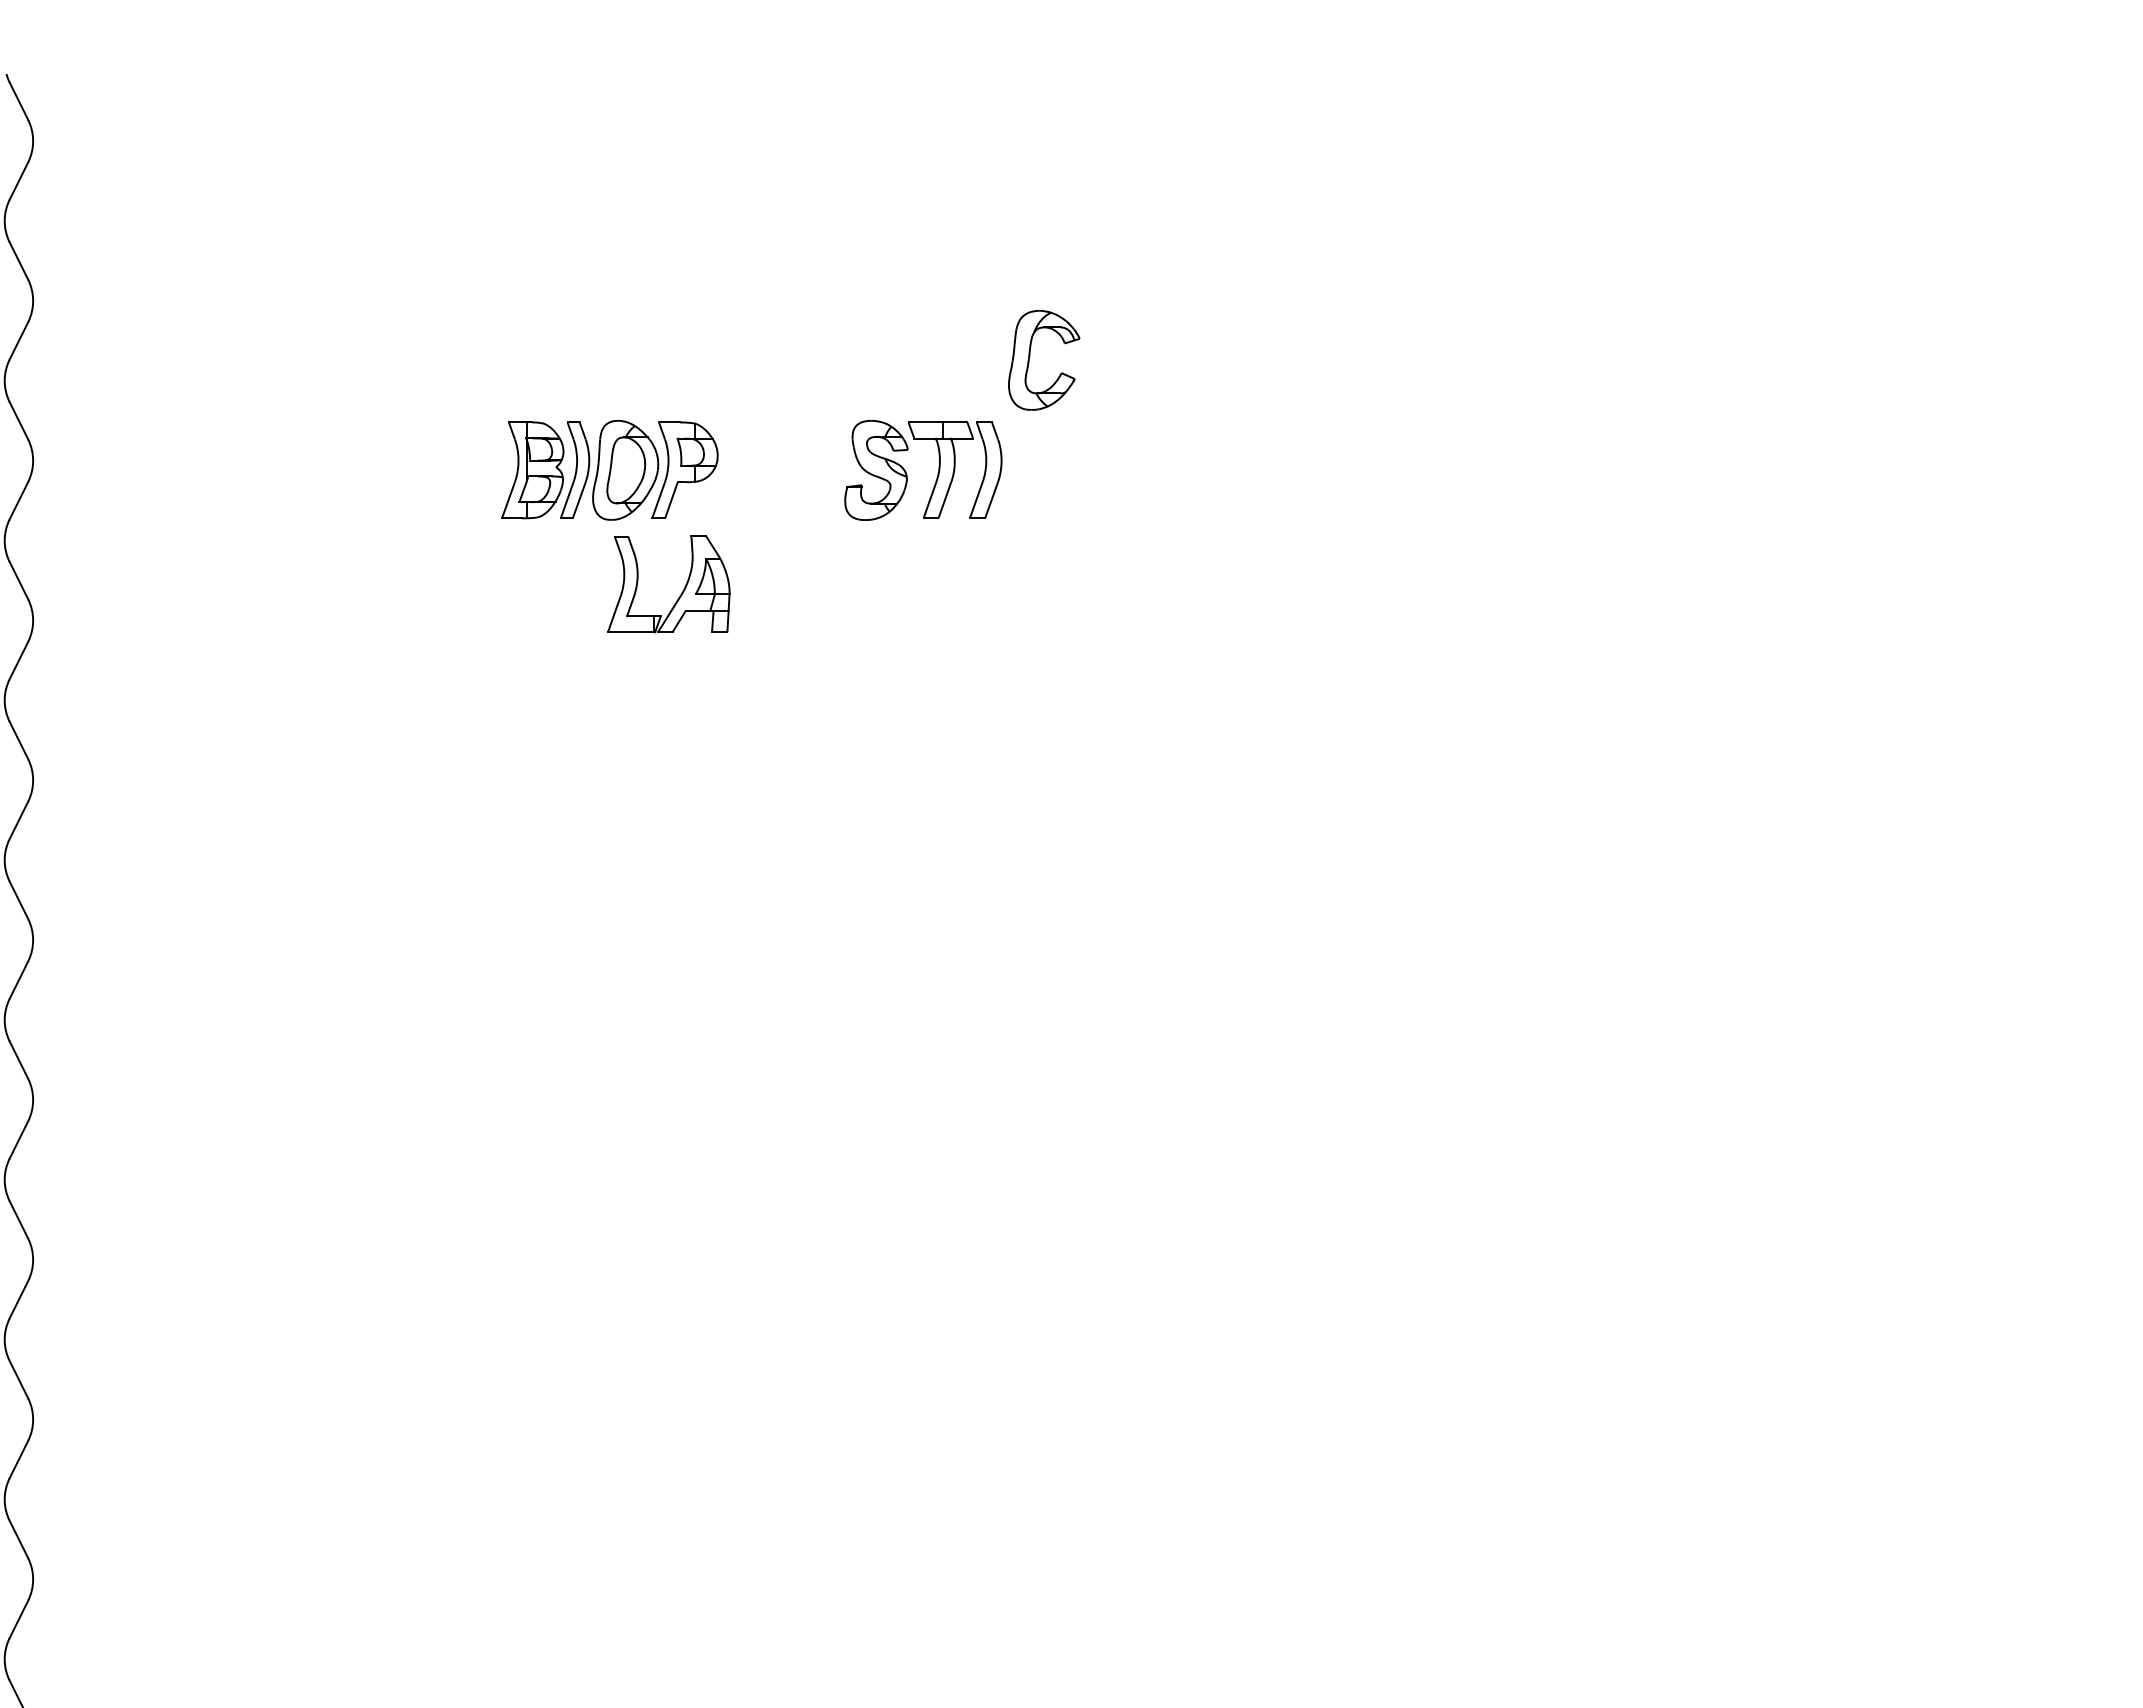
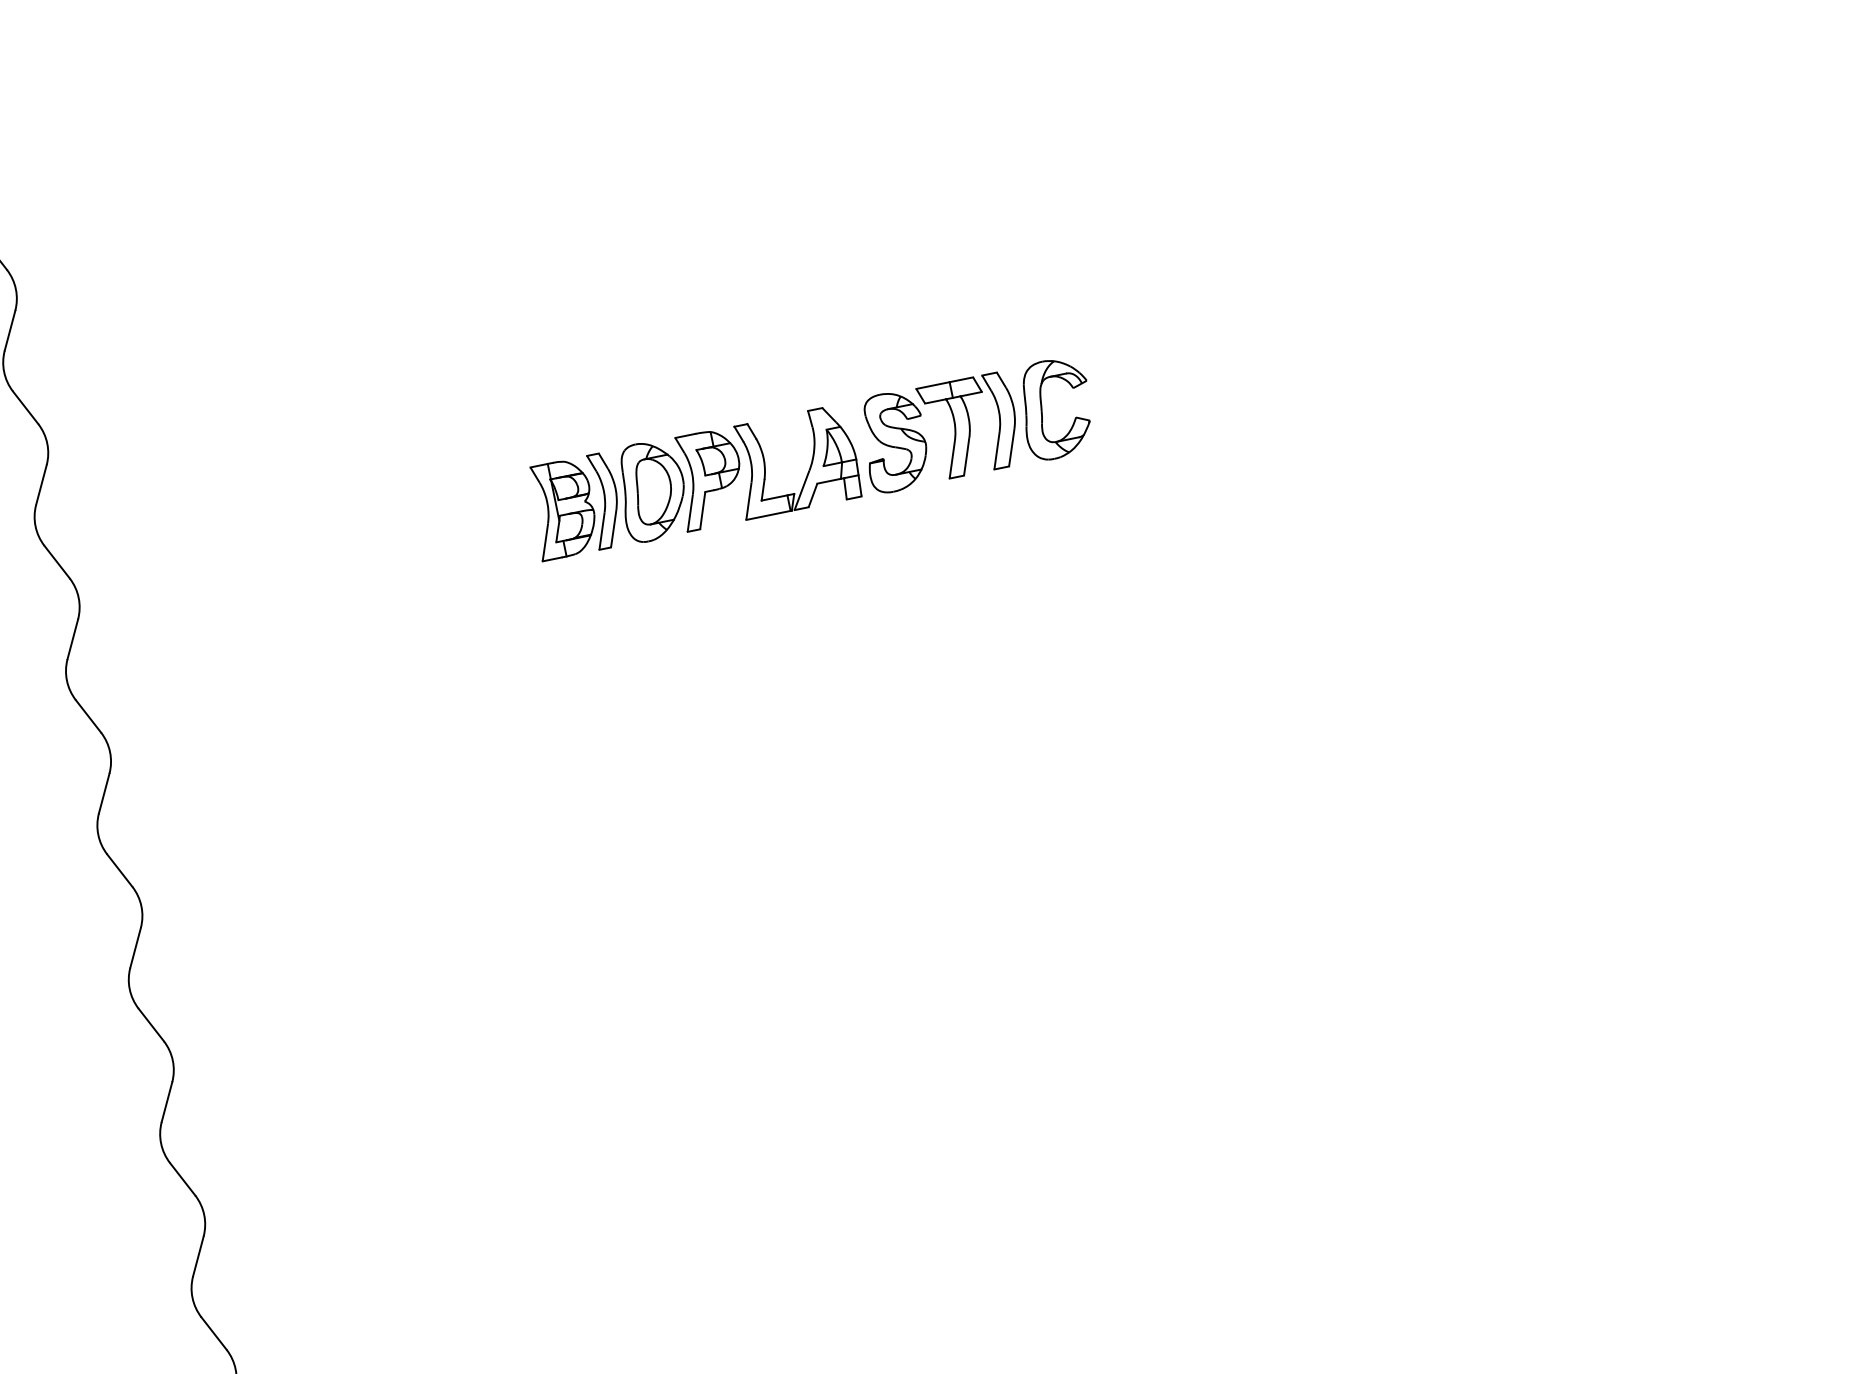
part: (1030, 356) -> (1042, 407), moved
part: (682, 590) -> (810, 464), moved

